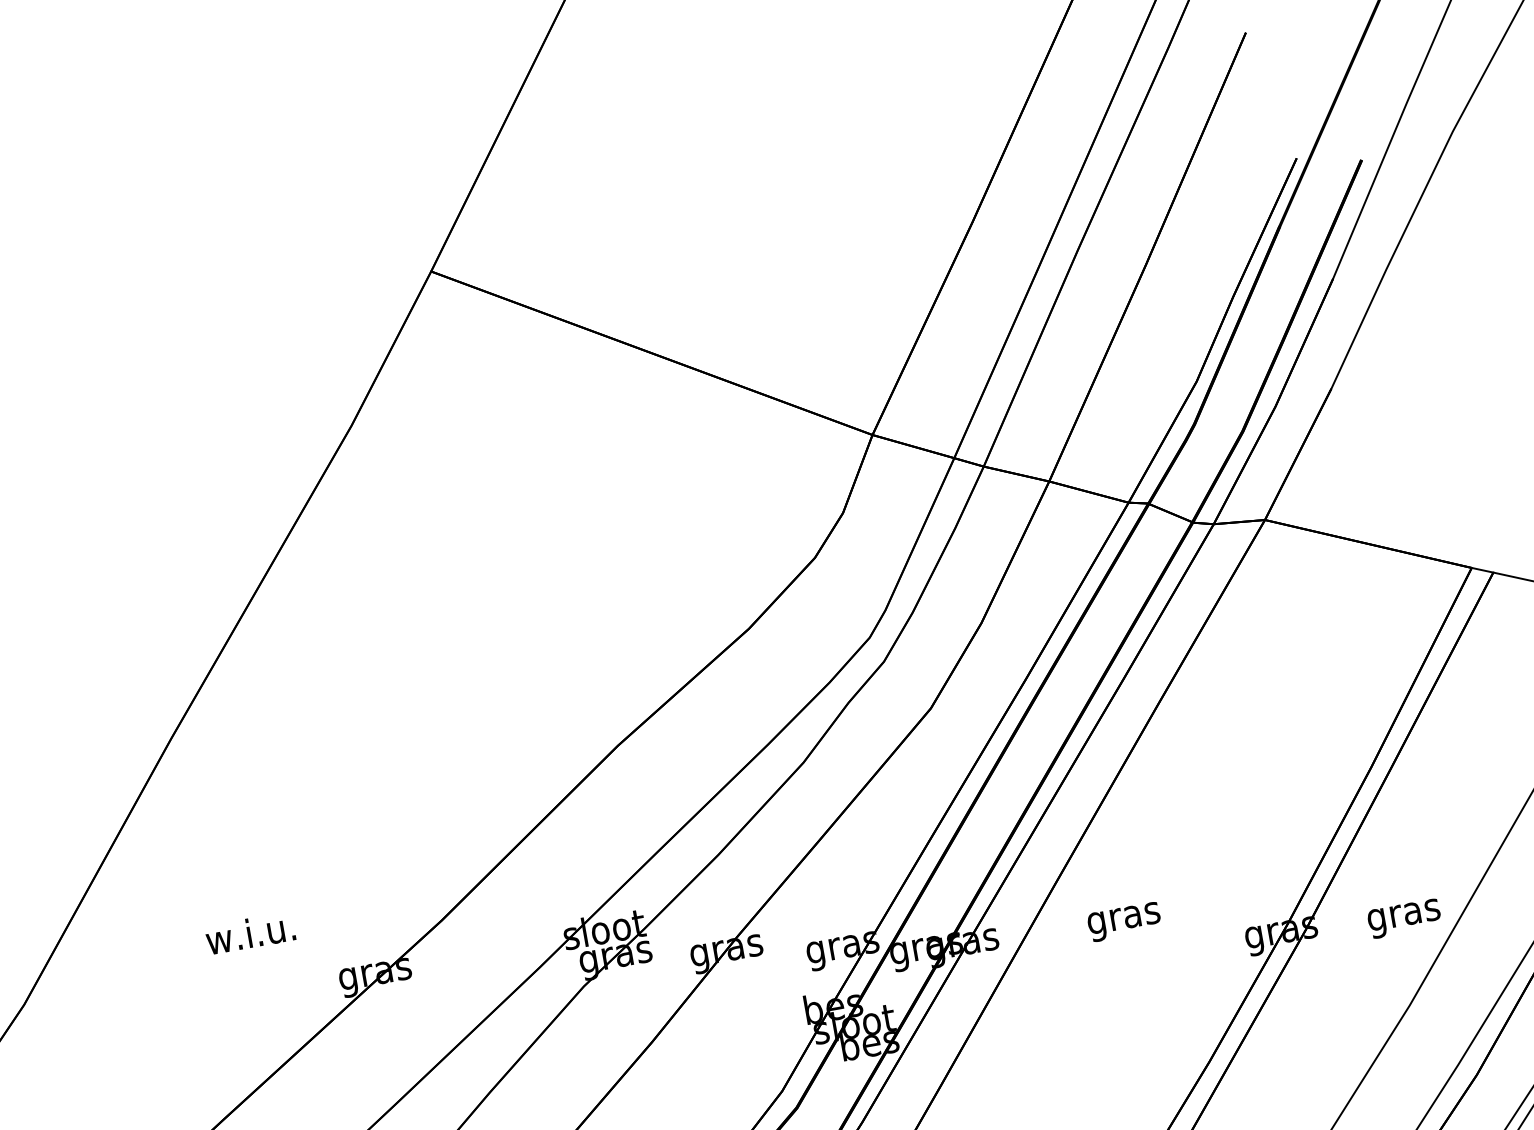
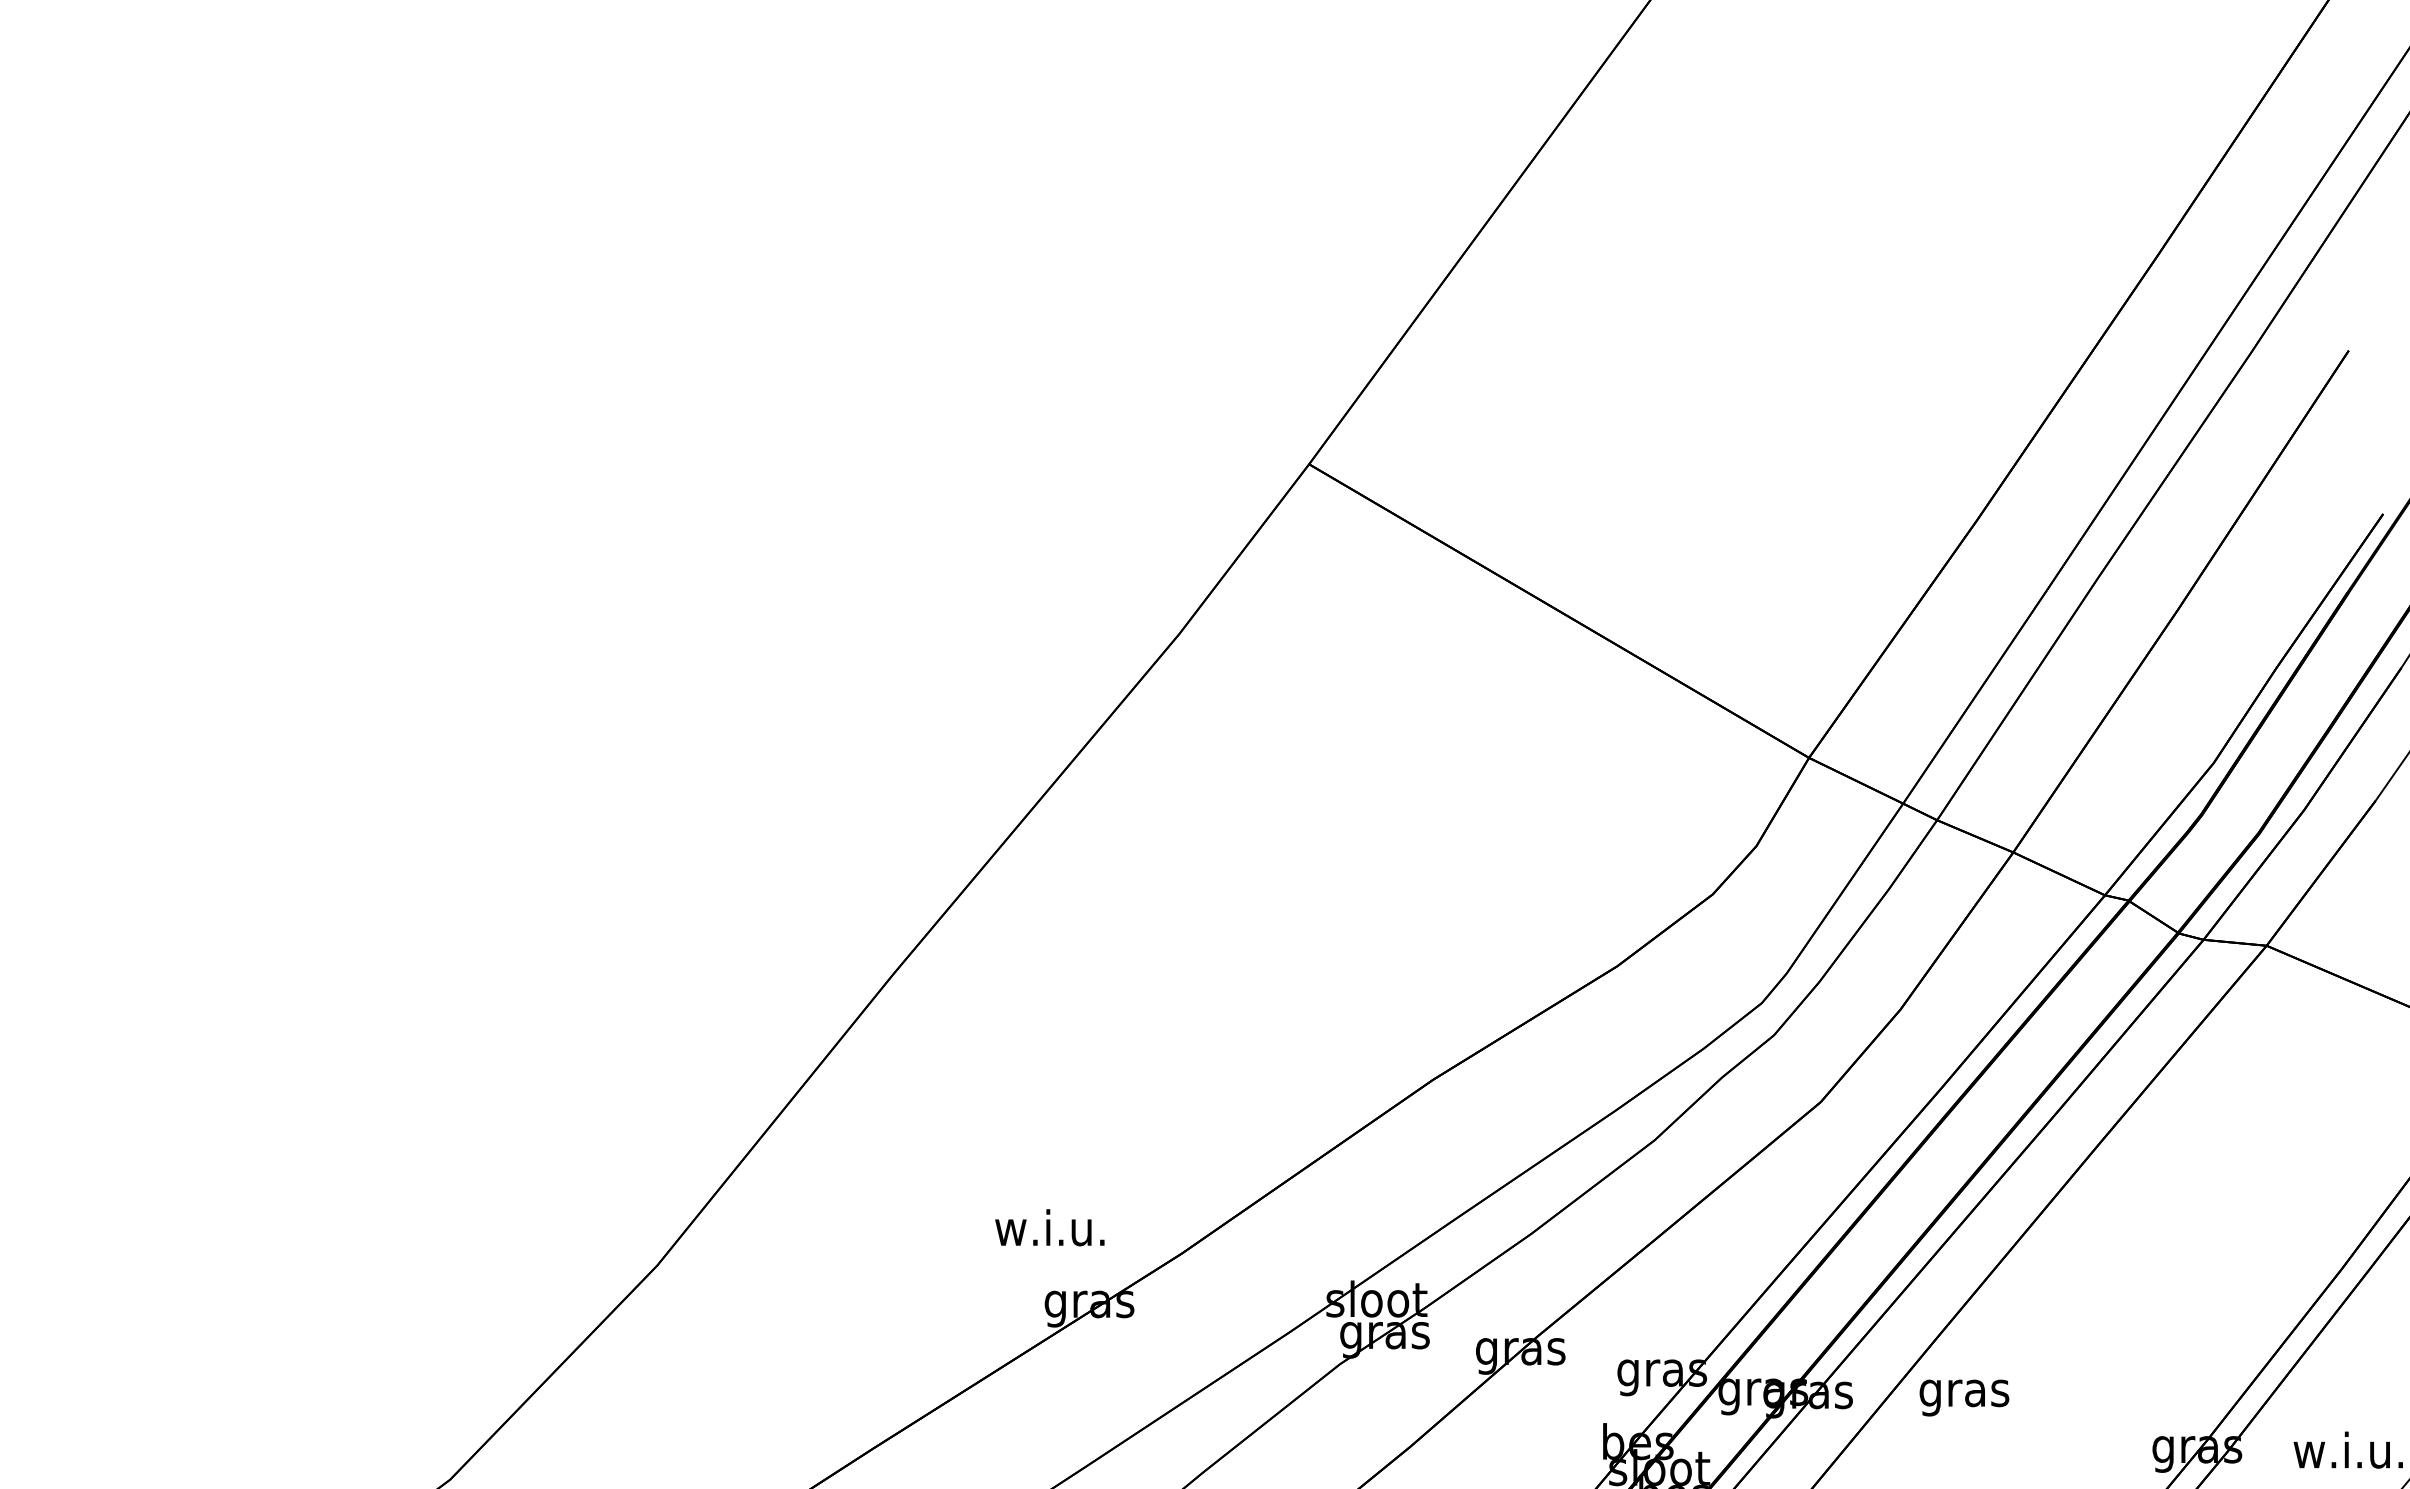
text: (1402, 915) -> (2347, 1454), gras -> w.i.u.
text: (1124, 921) -> (1964, 1397), moved
text: (250, 933) -> (1049, 1227), moved

